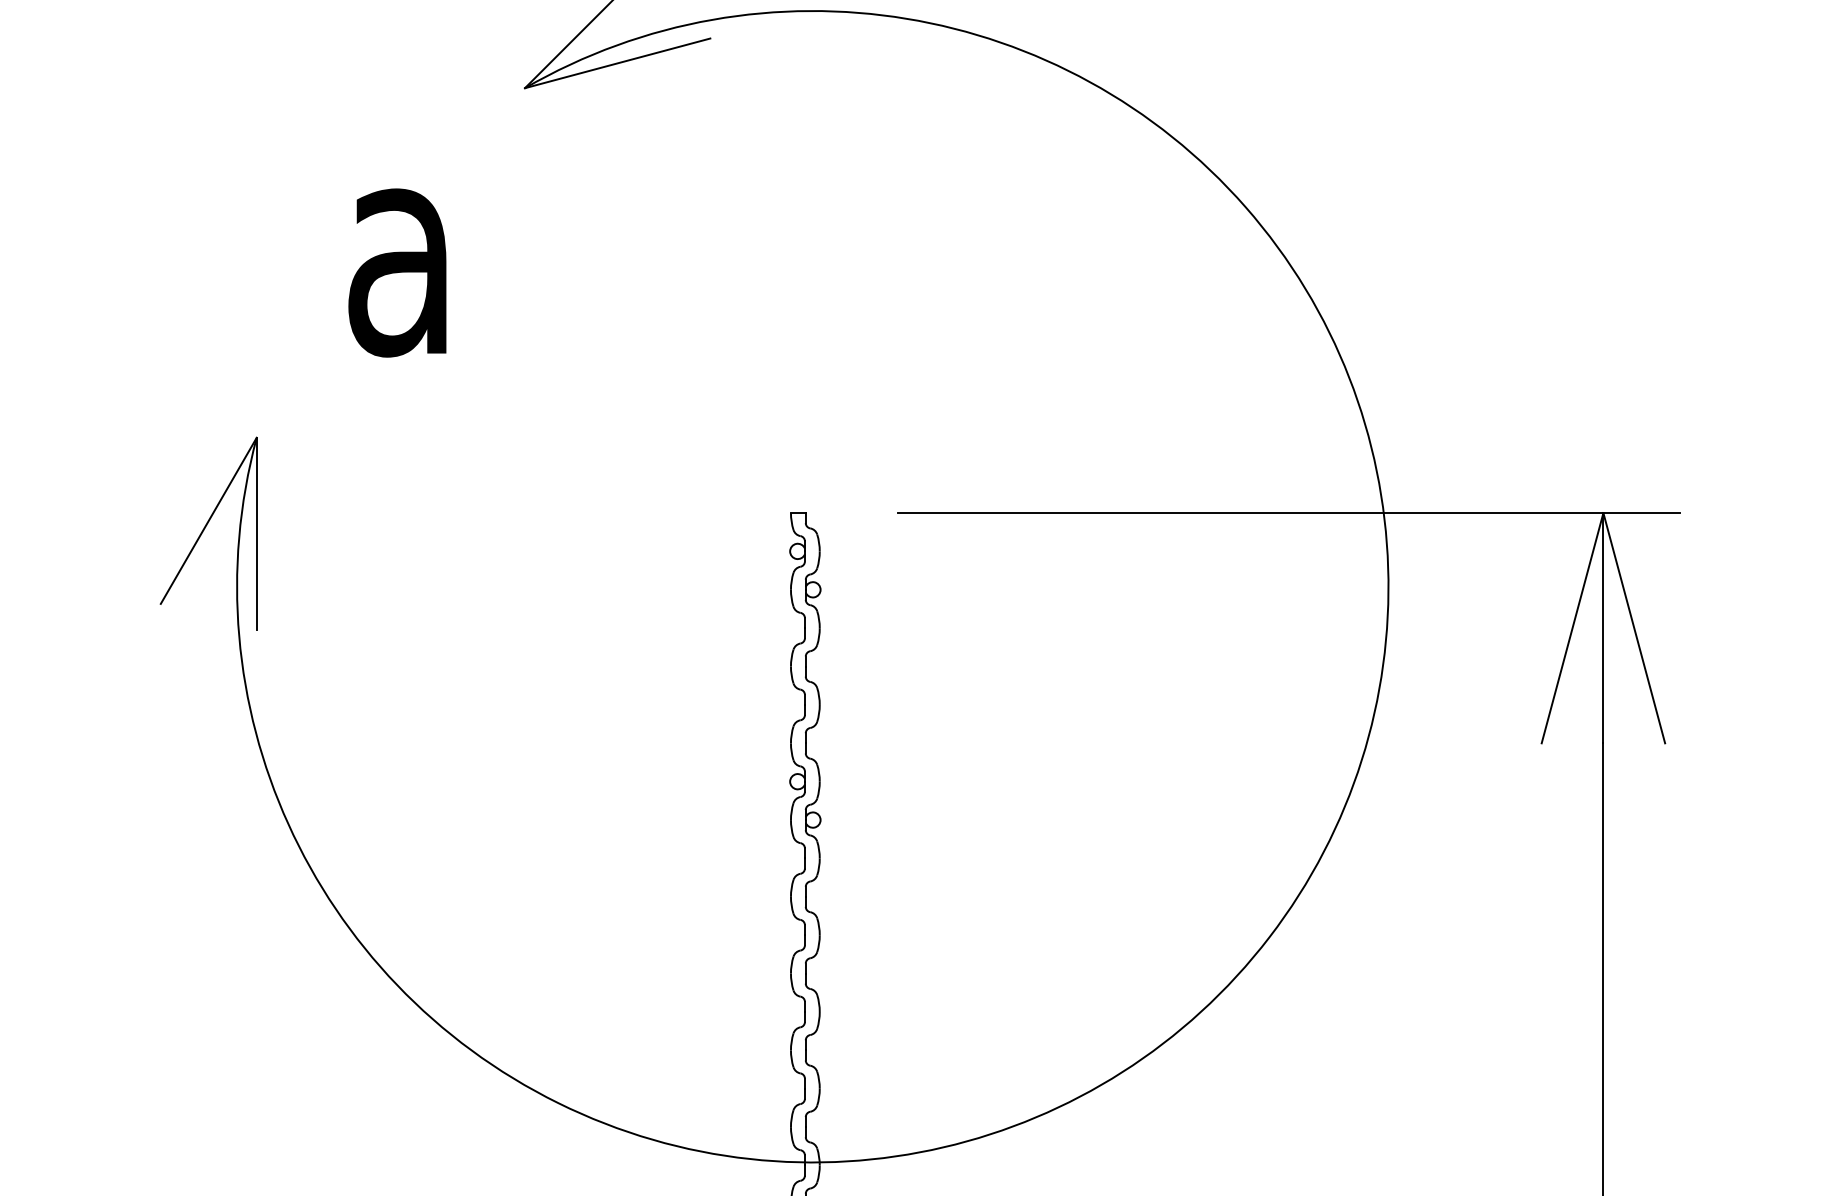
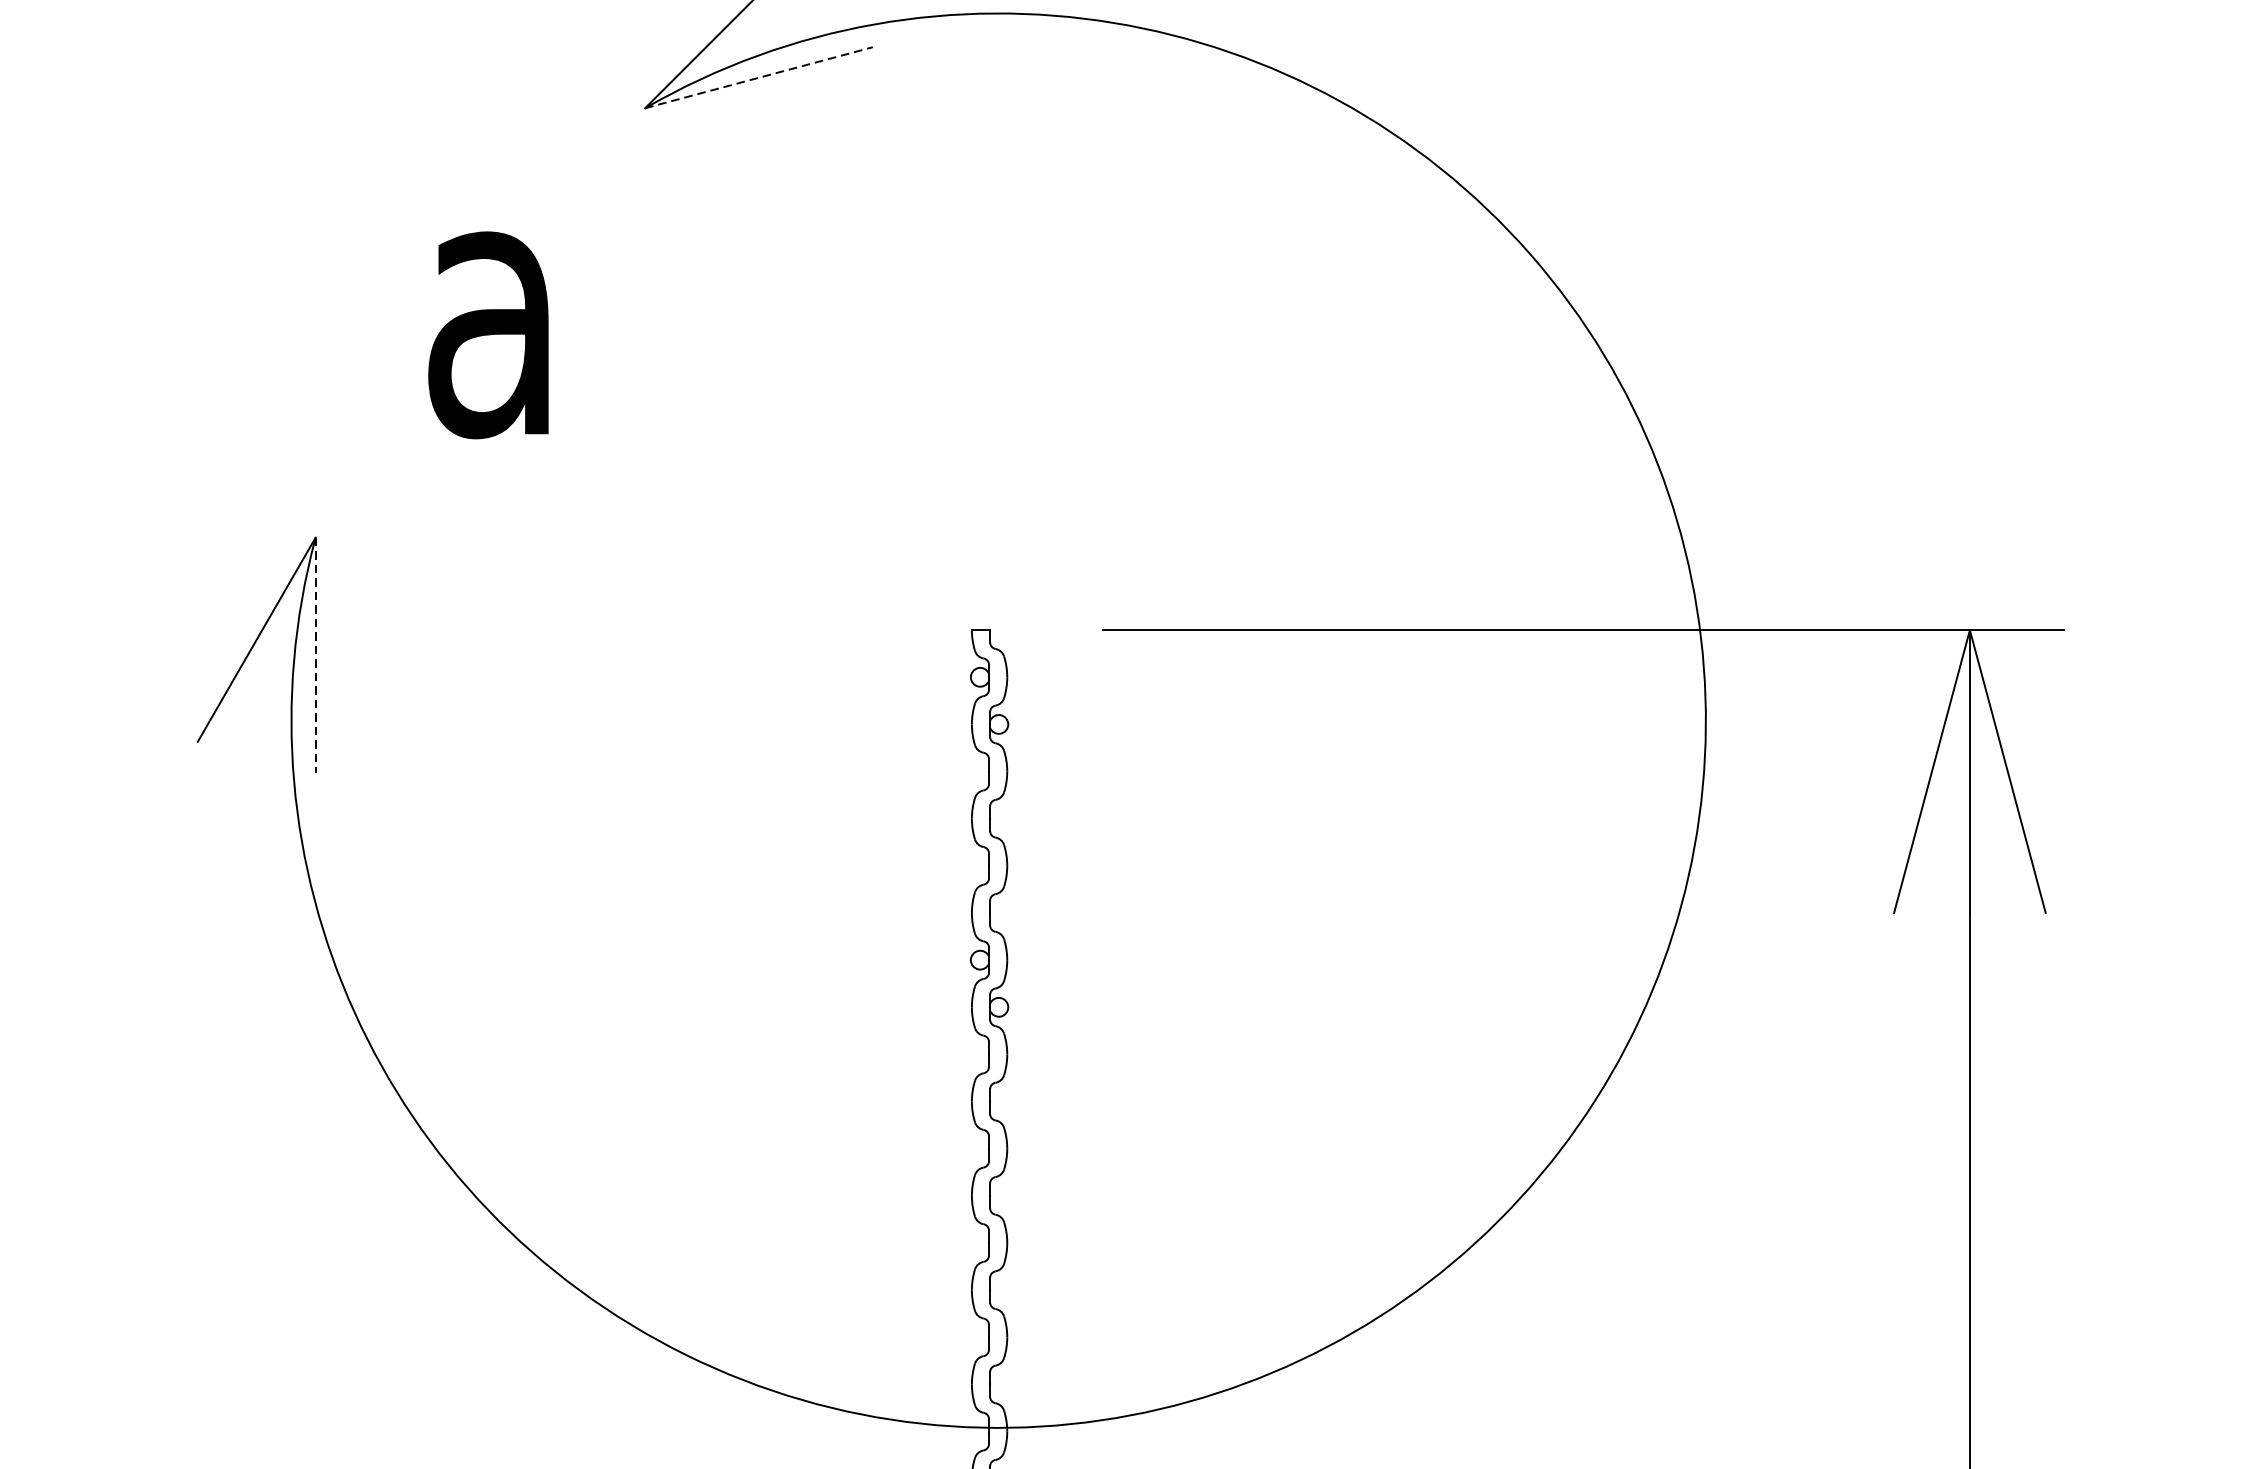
line: (617, 63) -> (758, 77), solid -> dashed
line: (256, 533) -> (315, 655), solid -> dashed

